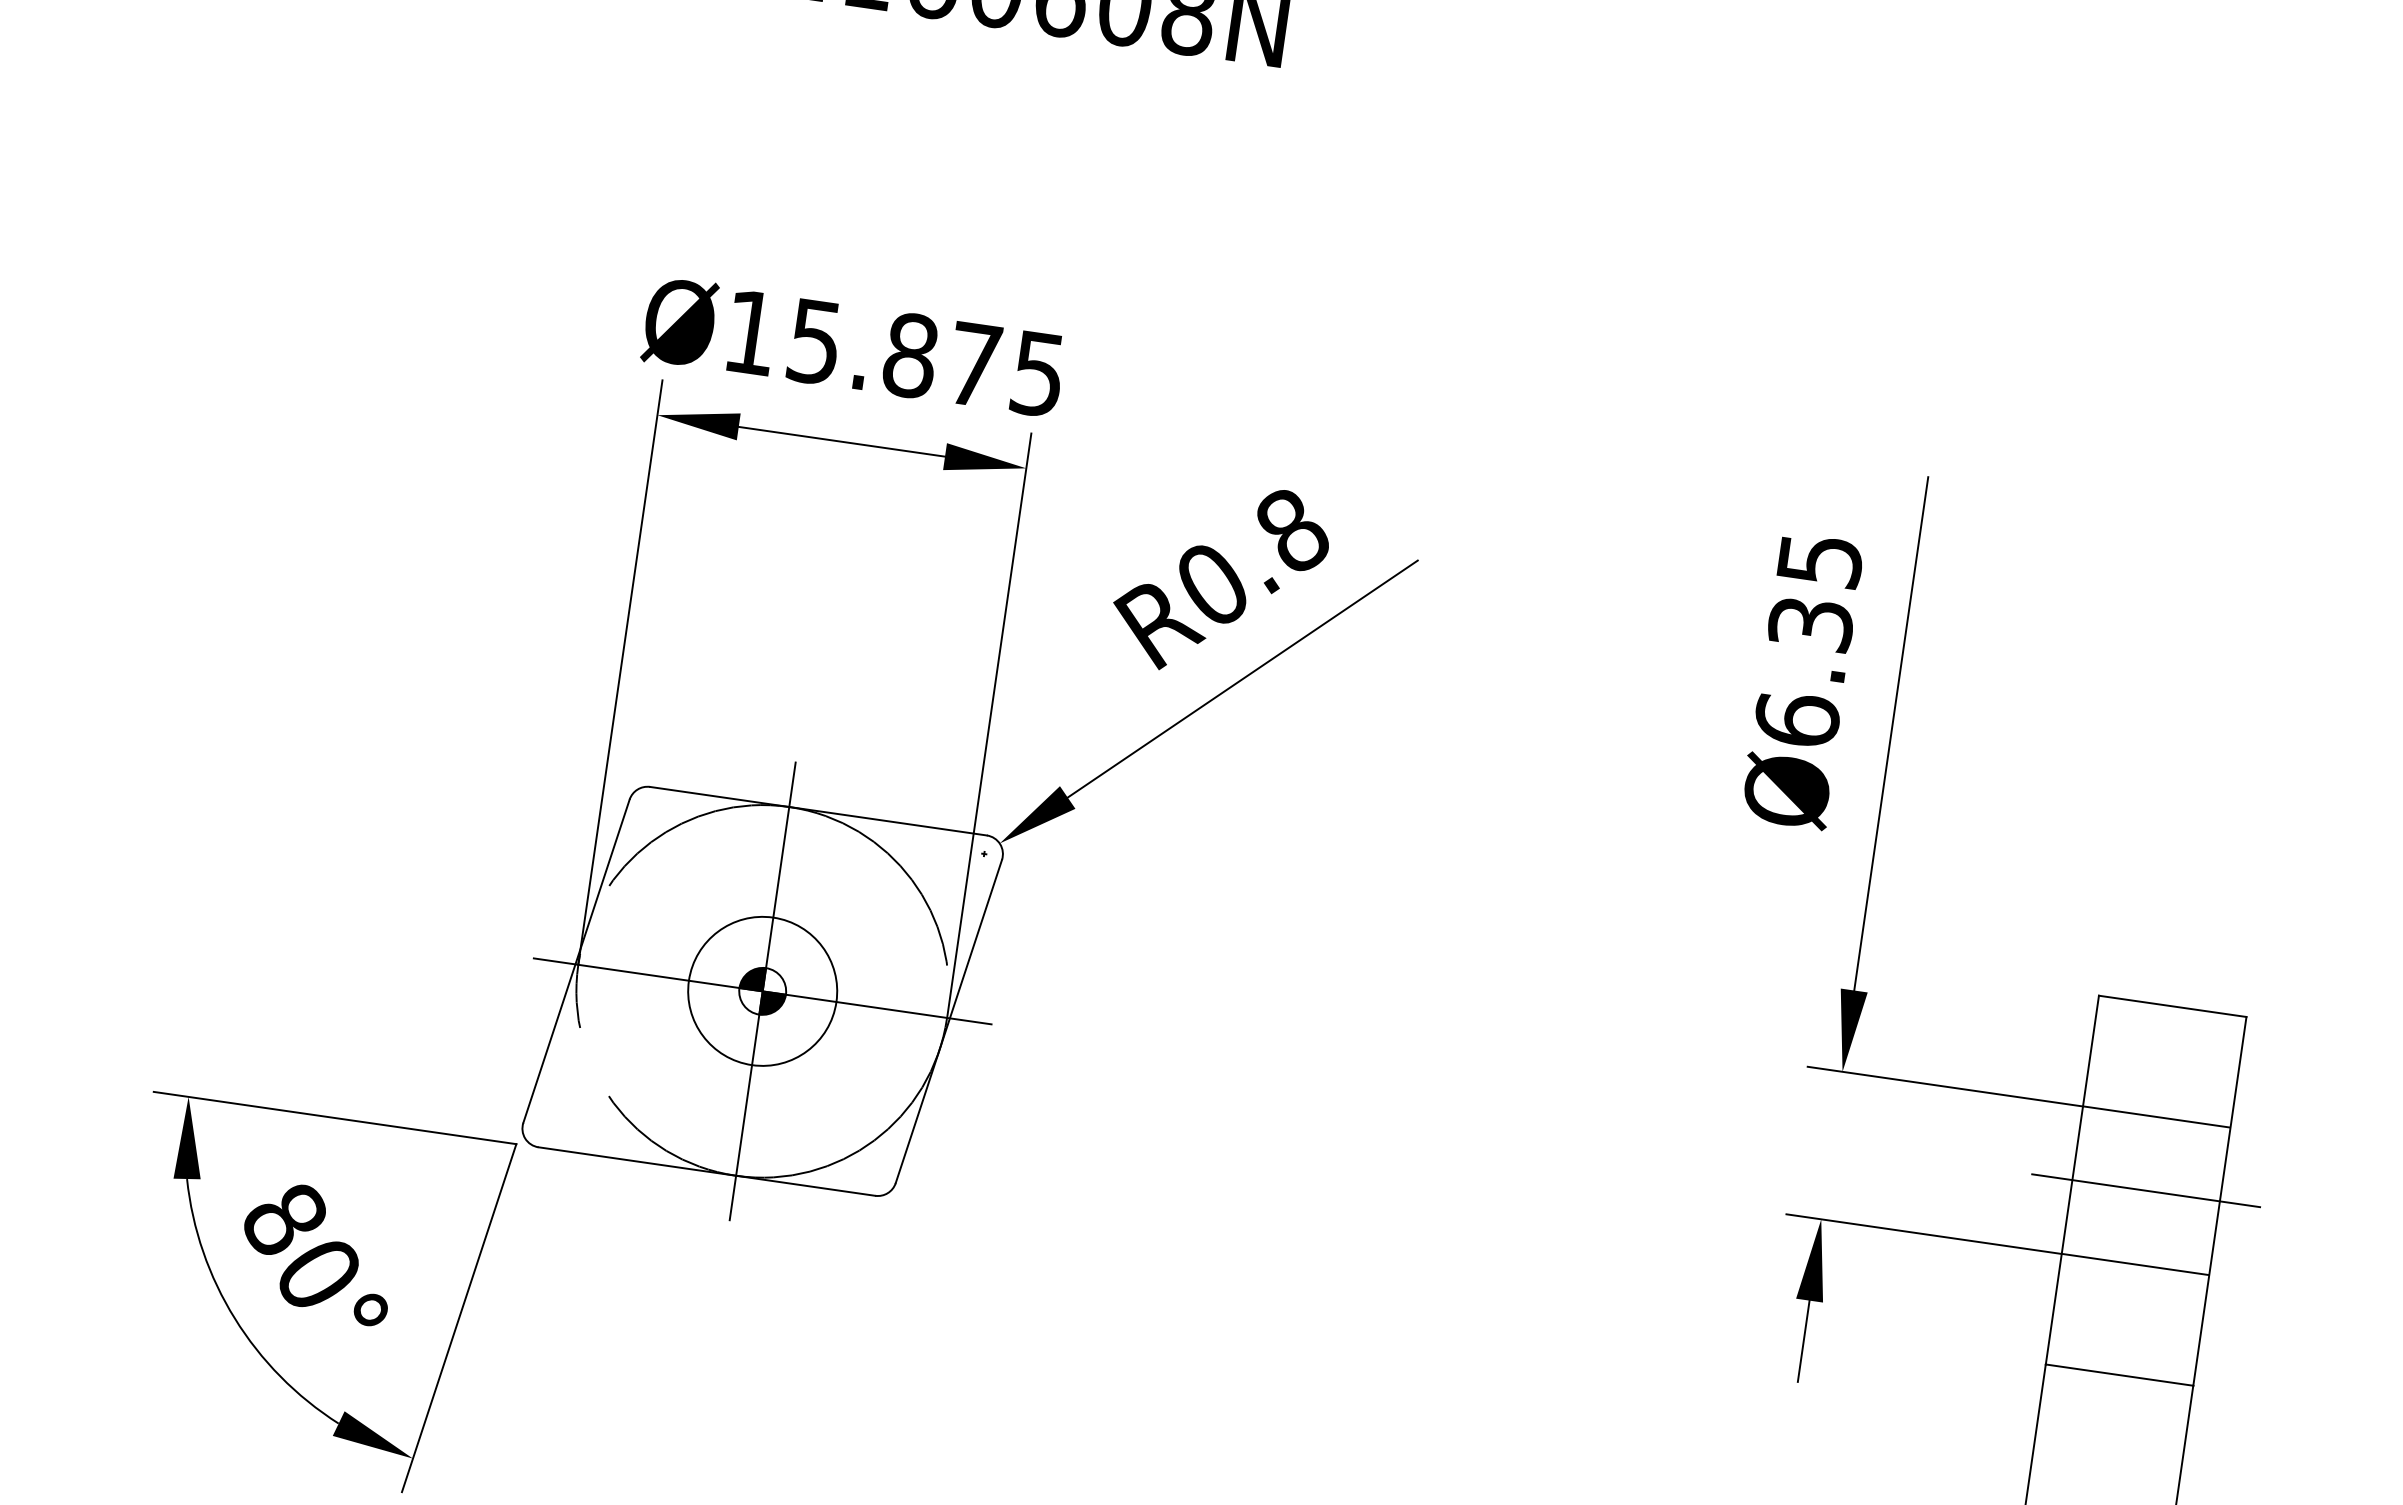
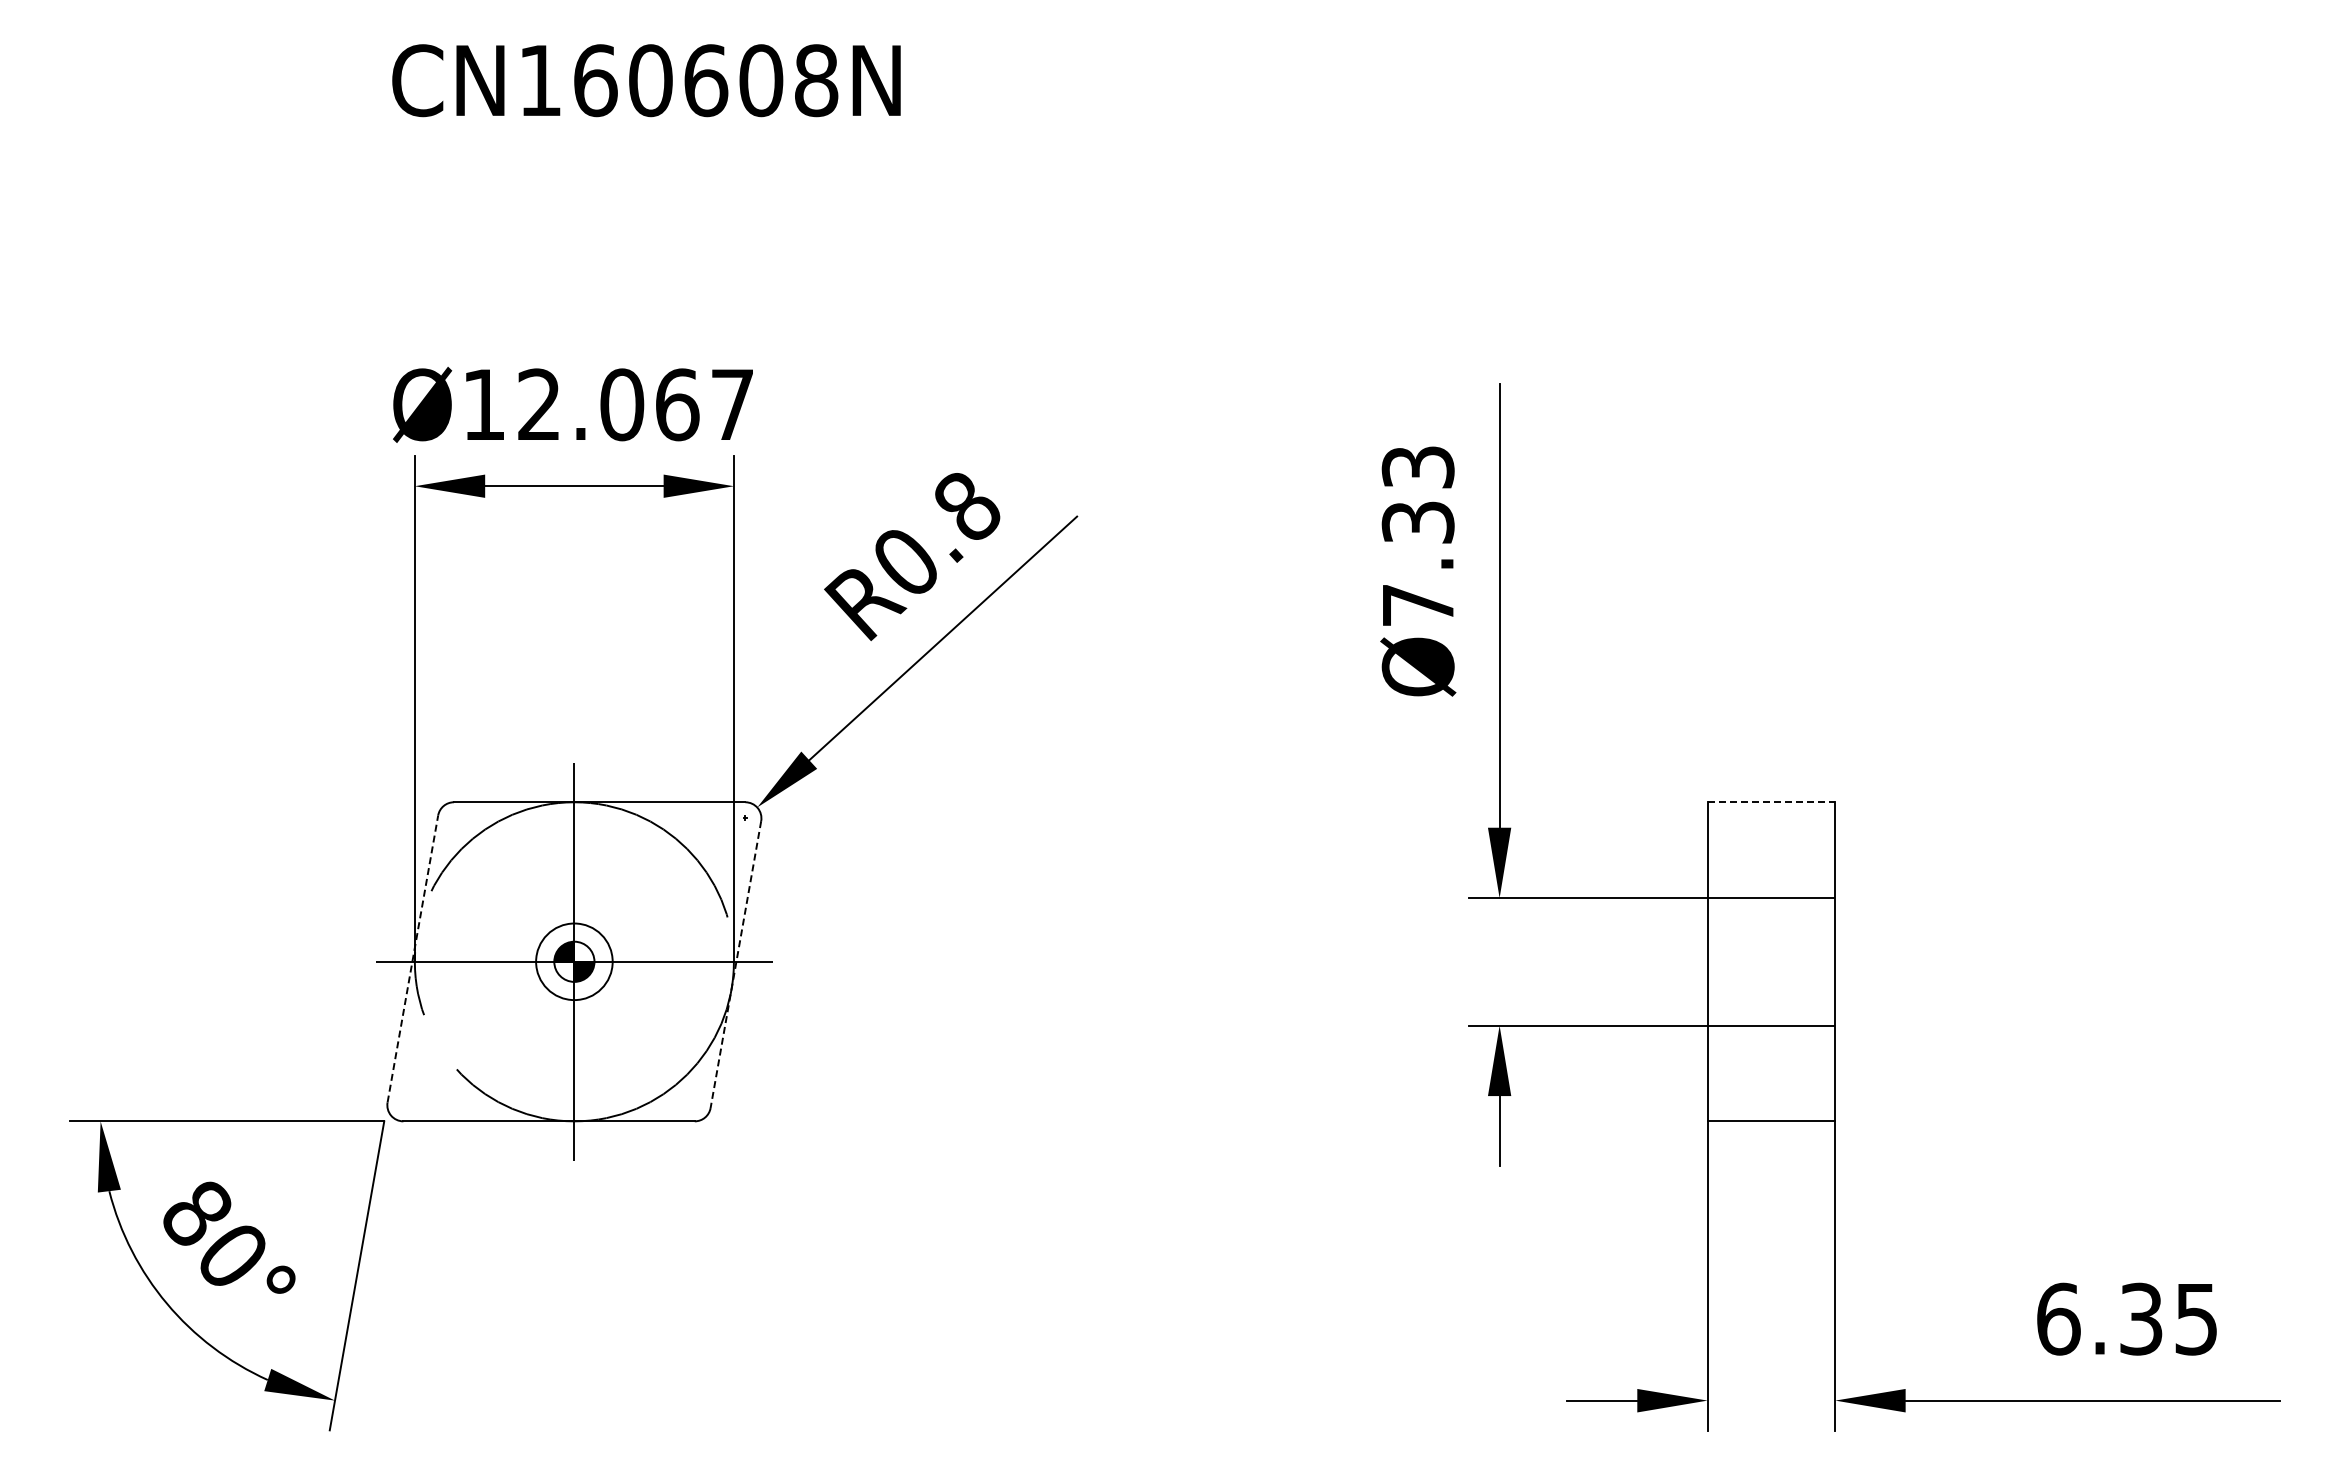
text: (926, 357) -> (635, 404), Ø15.875 -> Ø12.067
text: (1807, 640) -> (1417, 536), Ø6.35 -> Ø7.33
line: (575, 961) -> (412, 959), solid -> dashed
circle: (762, 991) -> (574, 961), size x0.6
line: (2172, 1006) -> (1771, 802), solid -> dashed
line: (948, 1021) -> (735, 964), solid -> dashed
line: (2146, 1190) -> (1771, 961), removed

